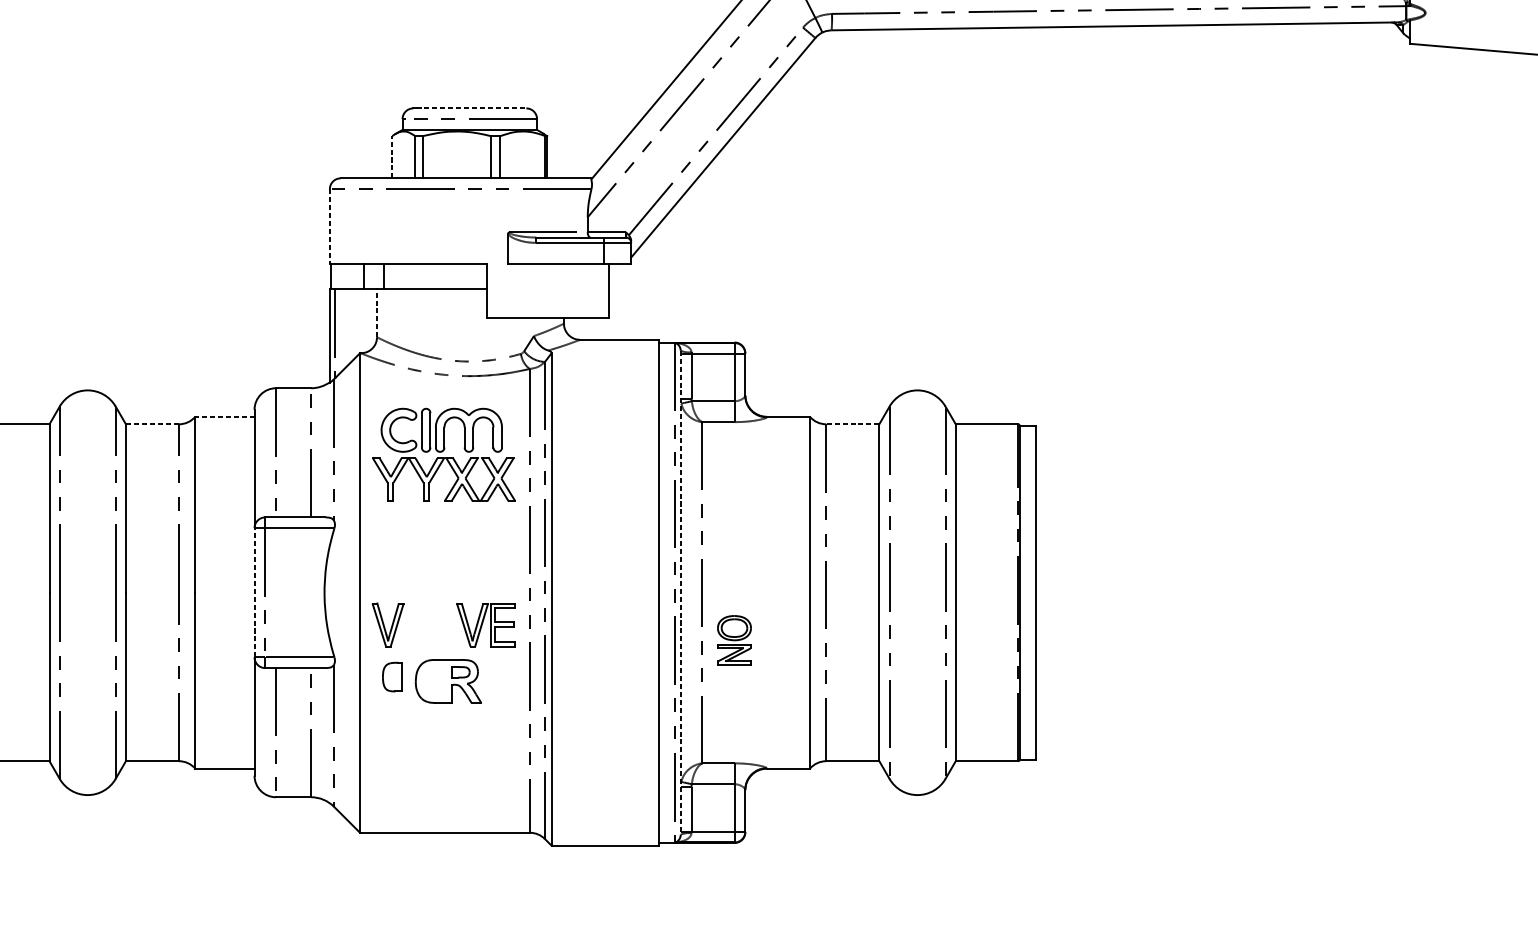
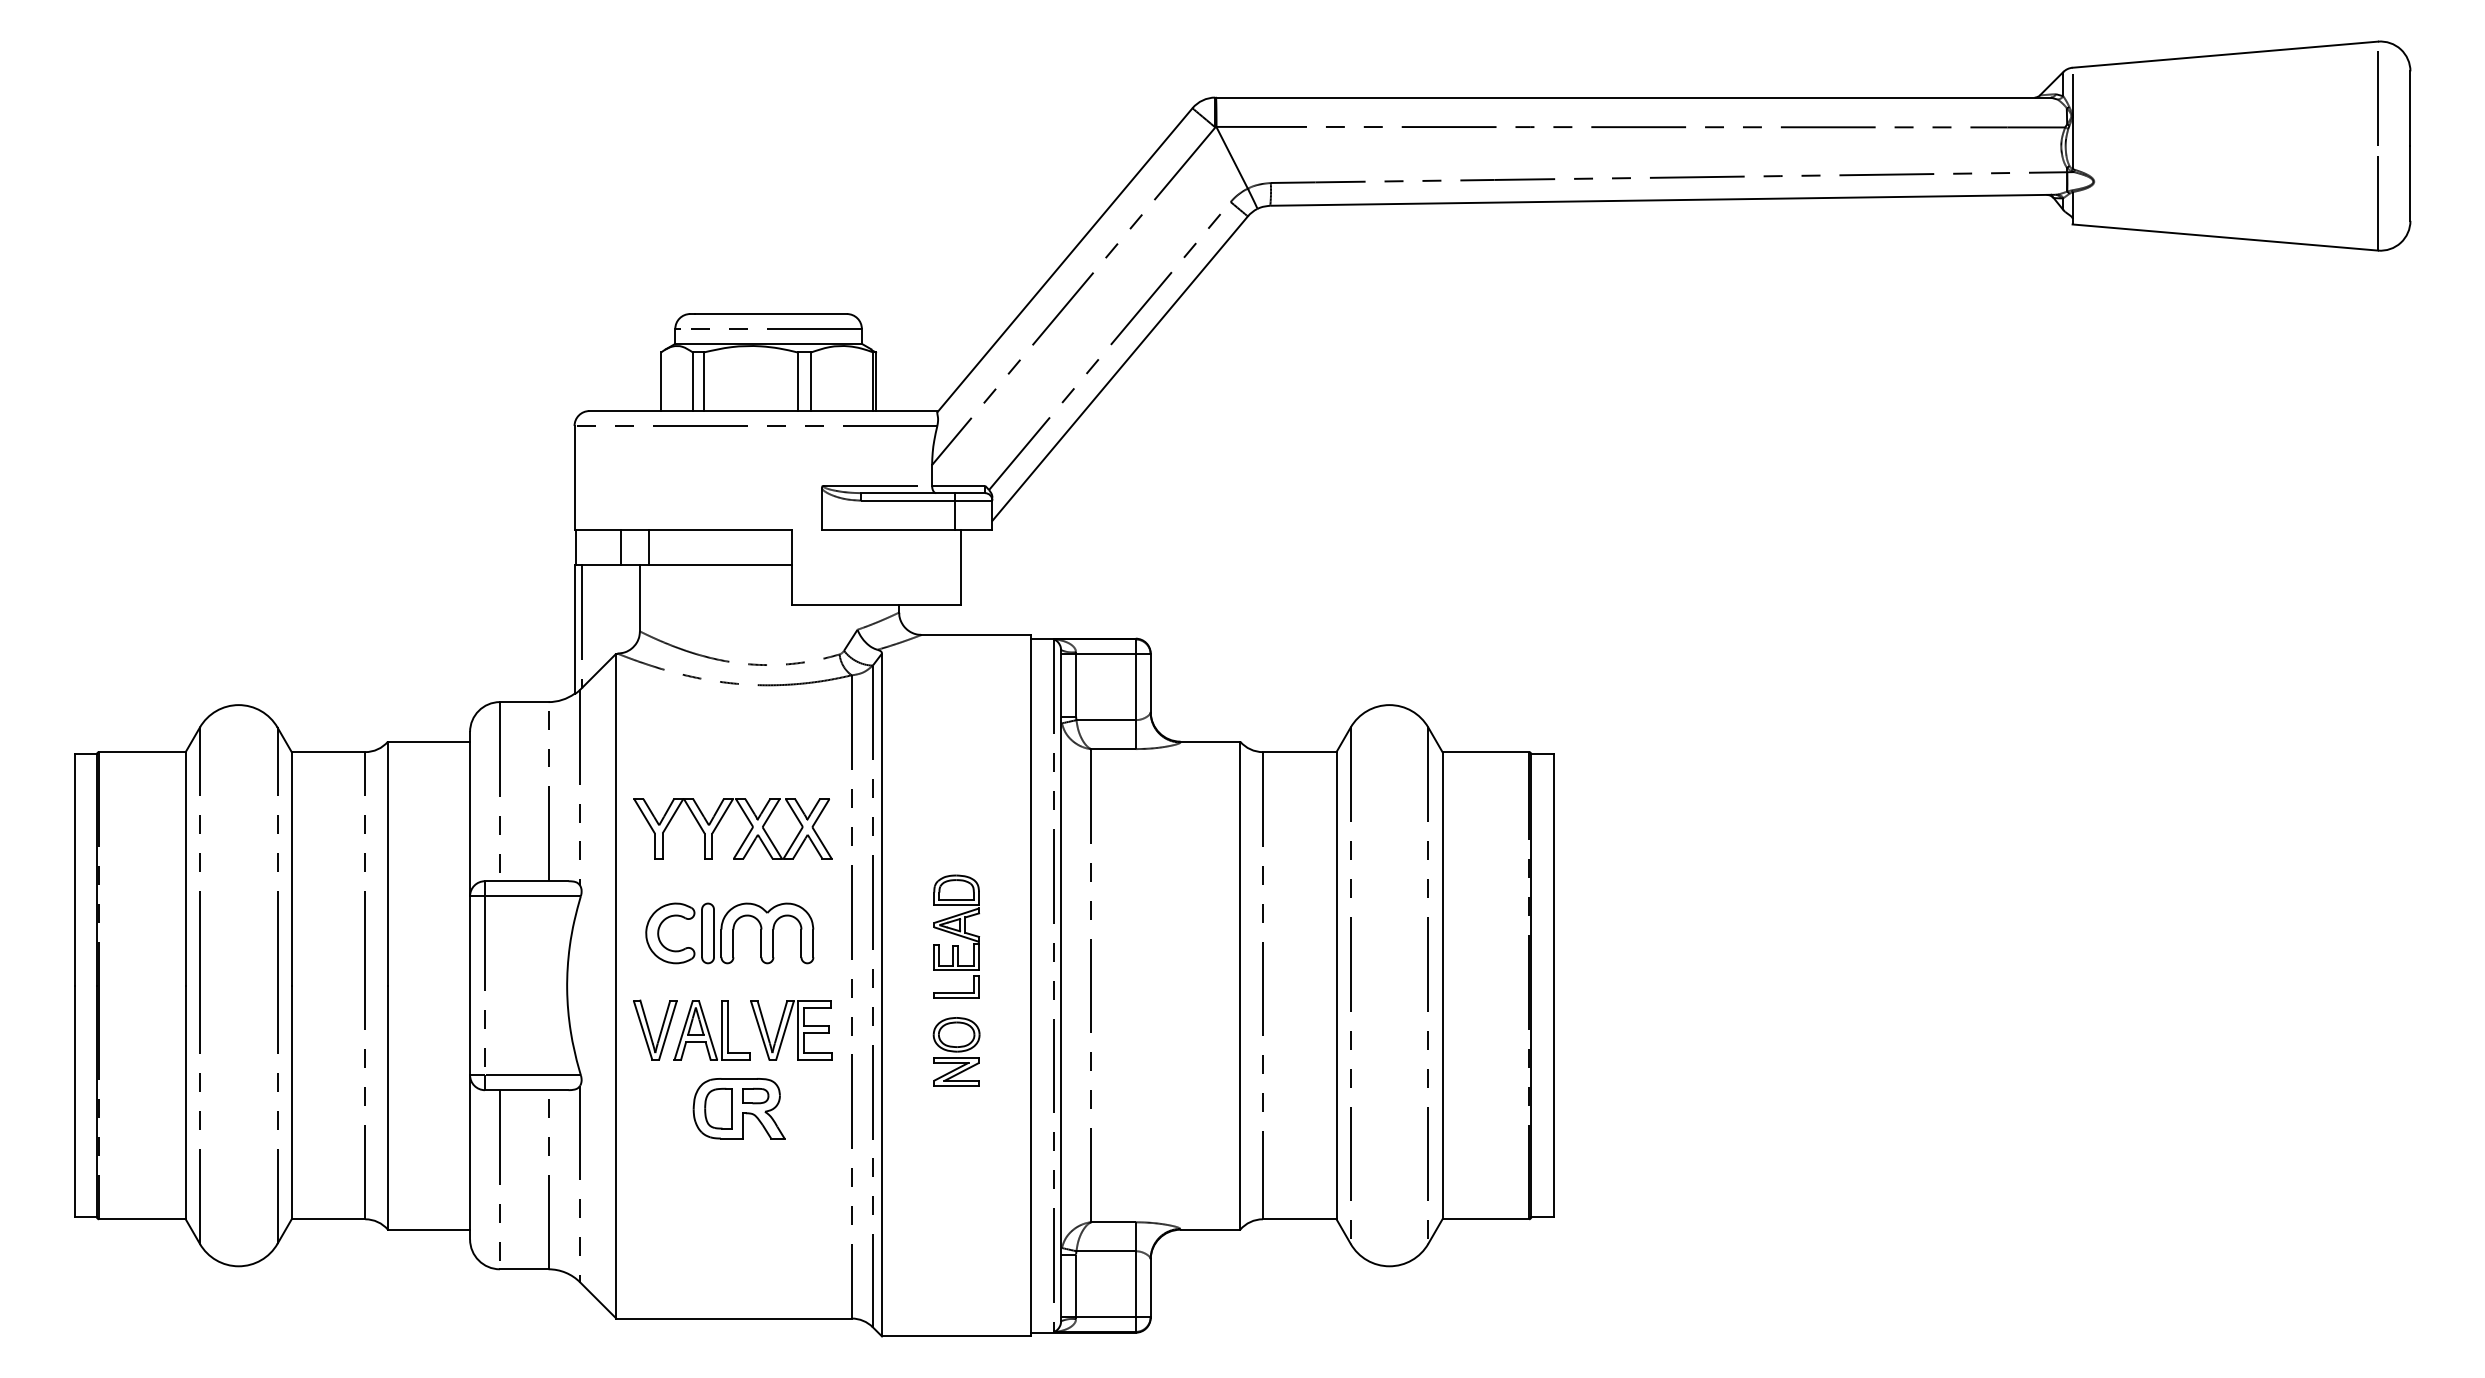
line: (471, 108) -> (771, 314), dashed -> solid
line: (392, 157) -> (661, 381), dashed -> solid
line: (329, 227) -> (574, 478), dashed -> solid
line: (376, 312) -> (639, 597), dashed -> solid
line: (224, 416) -> (428, 741), dashed -> solid
line: (152, 424) -> (328, 752), dashed -> solid
line: (852, 424) -> (1299, 752), dashed -> solid
part: (441, 430) -> (729, 933), moved
part: (605, 557) -> (956, 936), added
line: (254, 592) -> (470, 985), dashed -> solid
line: (681, 592) -> (1061, 985), dashed -> solid
part: (428, 625) -> (711, 1030), added
part: (734, 640) -> (956, 1051), moved
part: (392, 676) -> (718, 1108), moved

